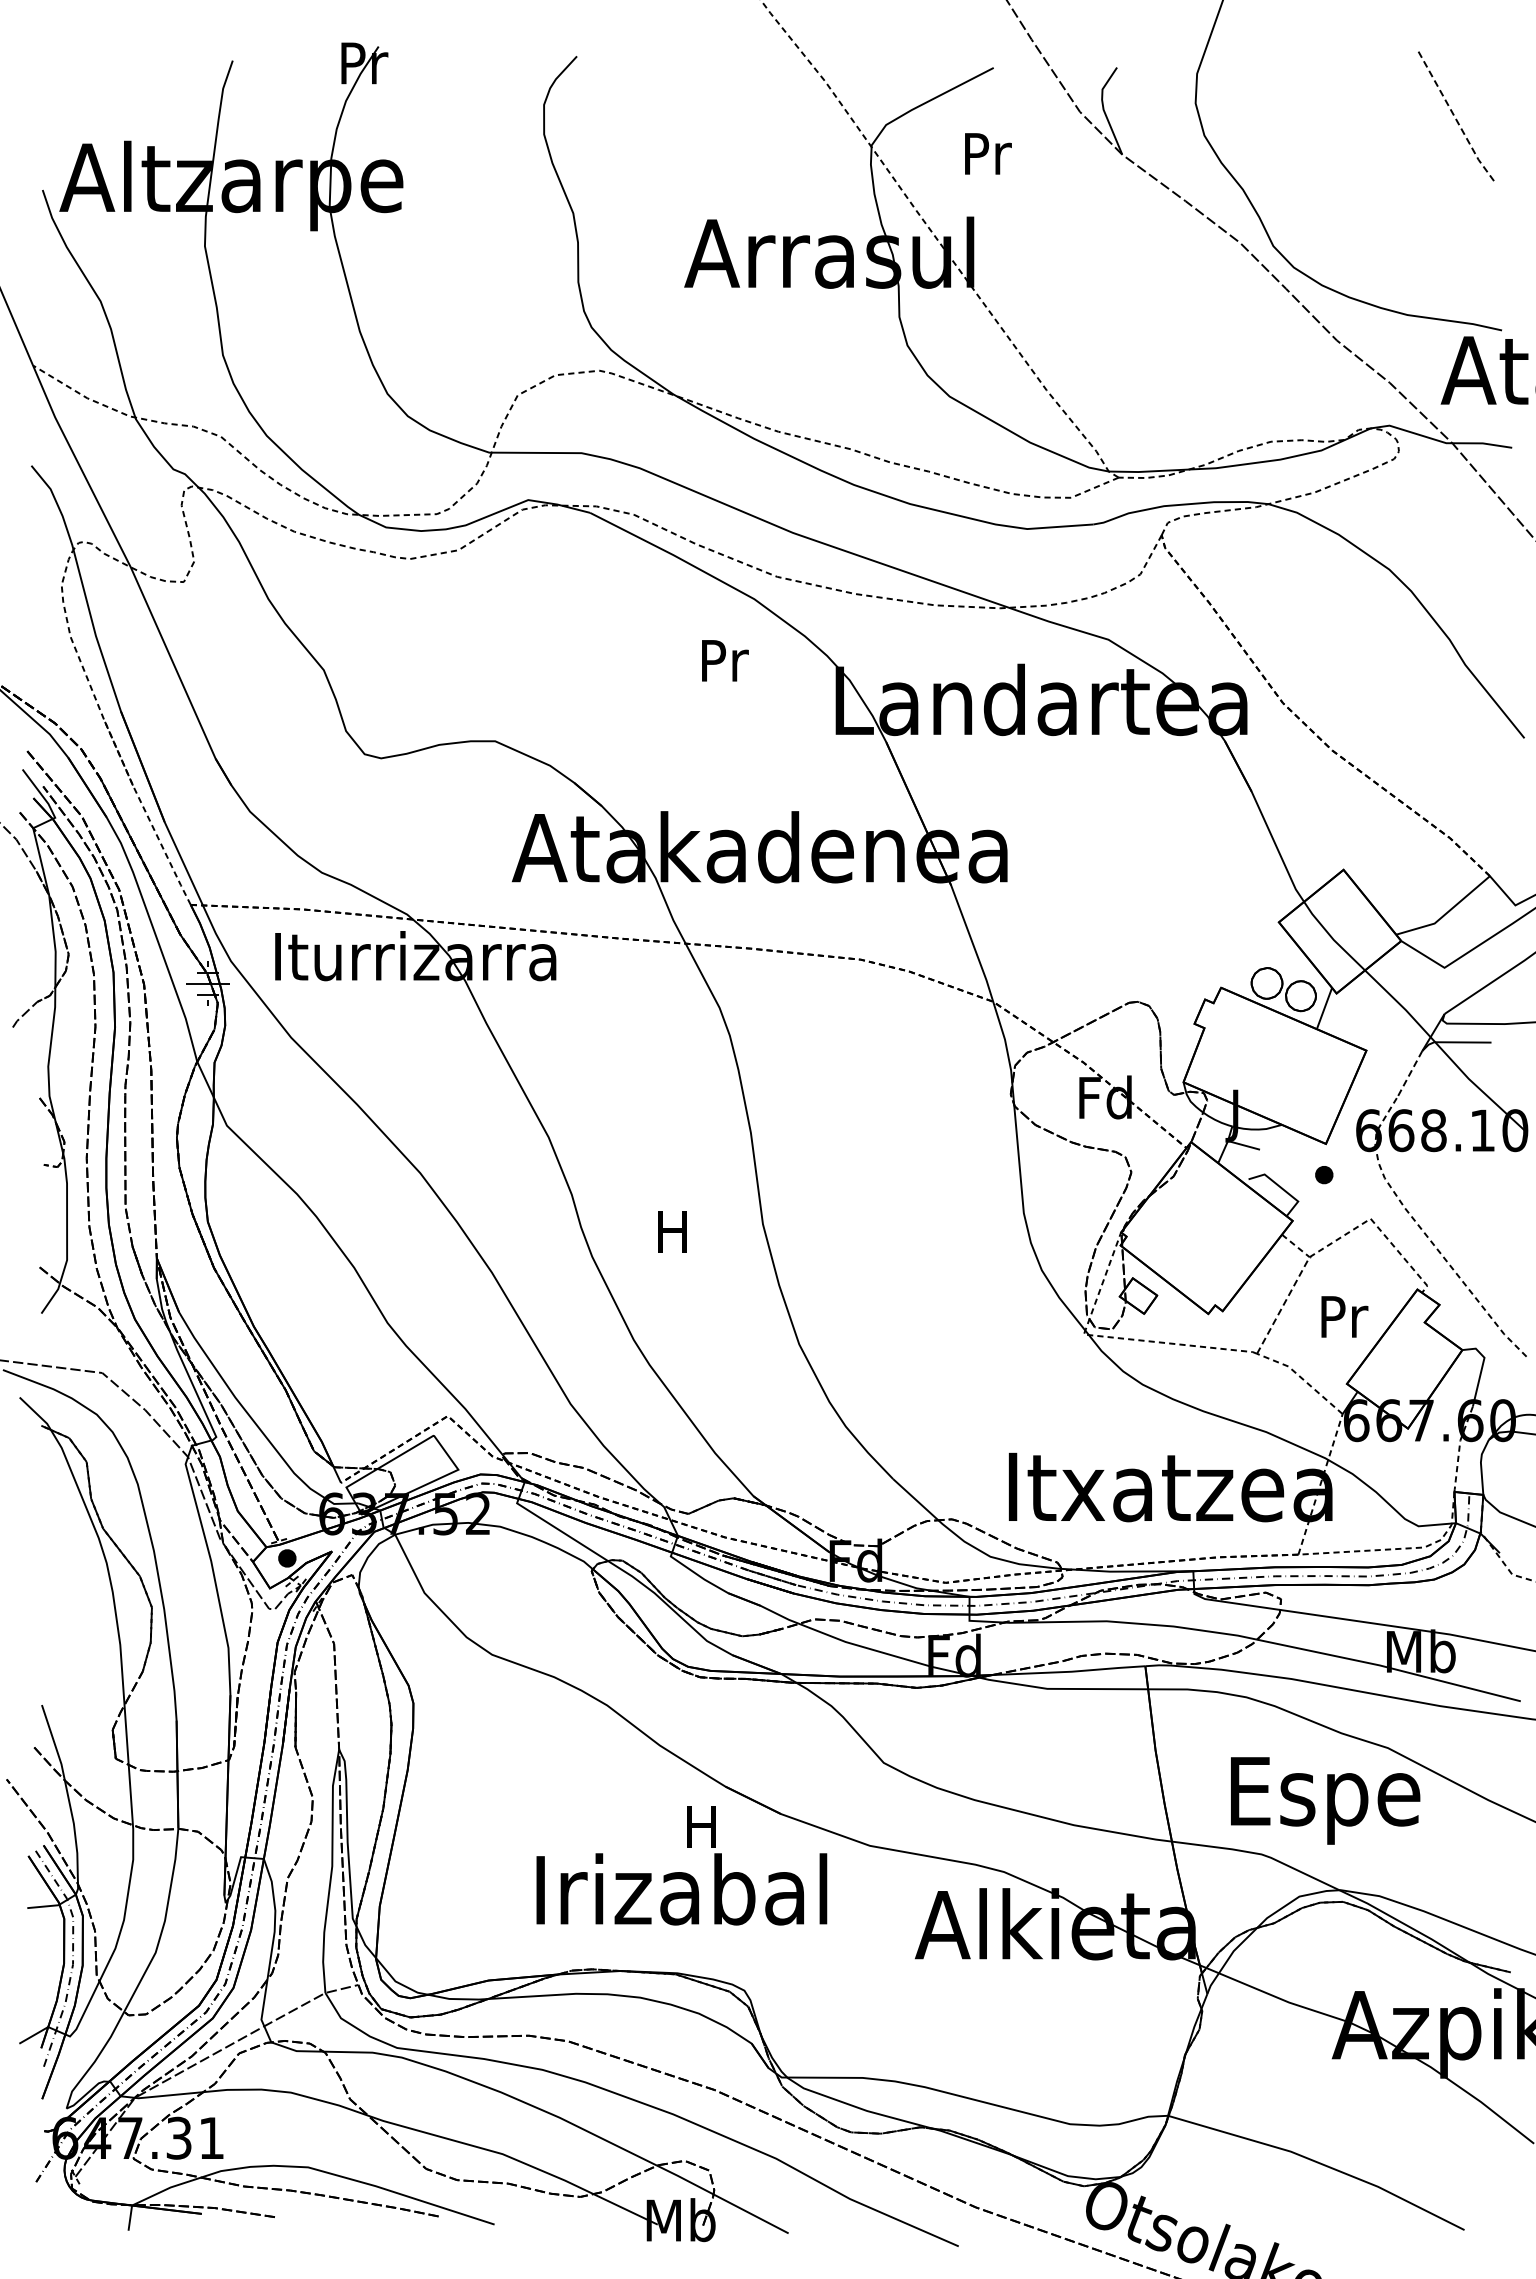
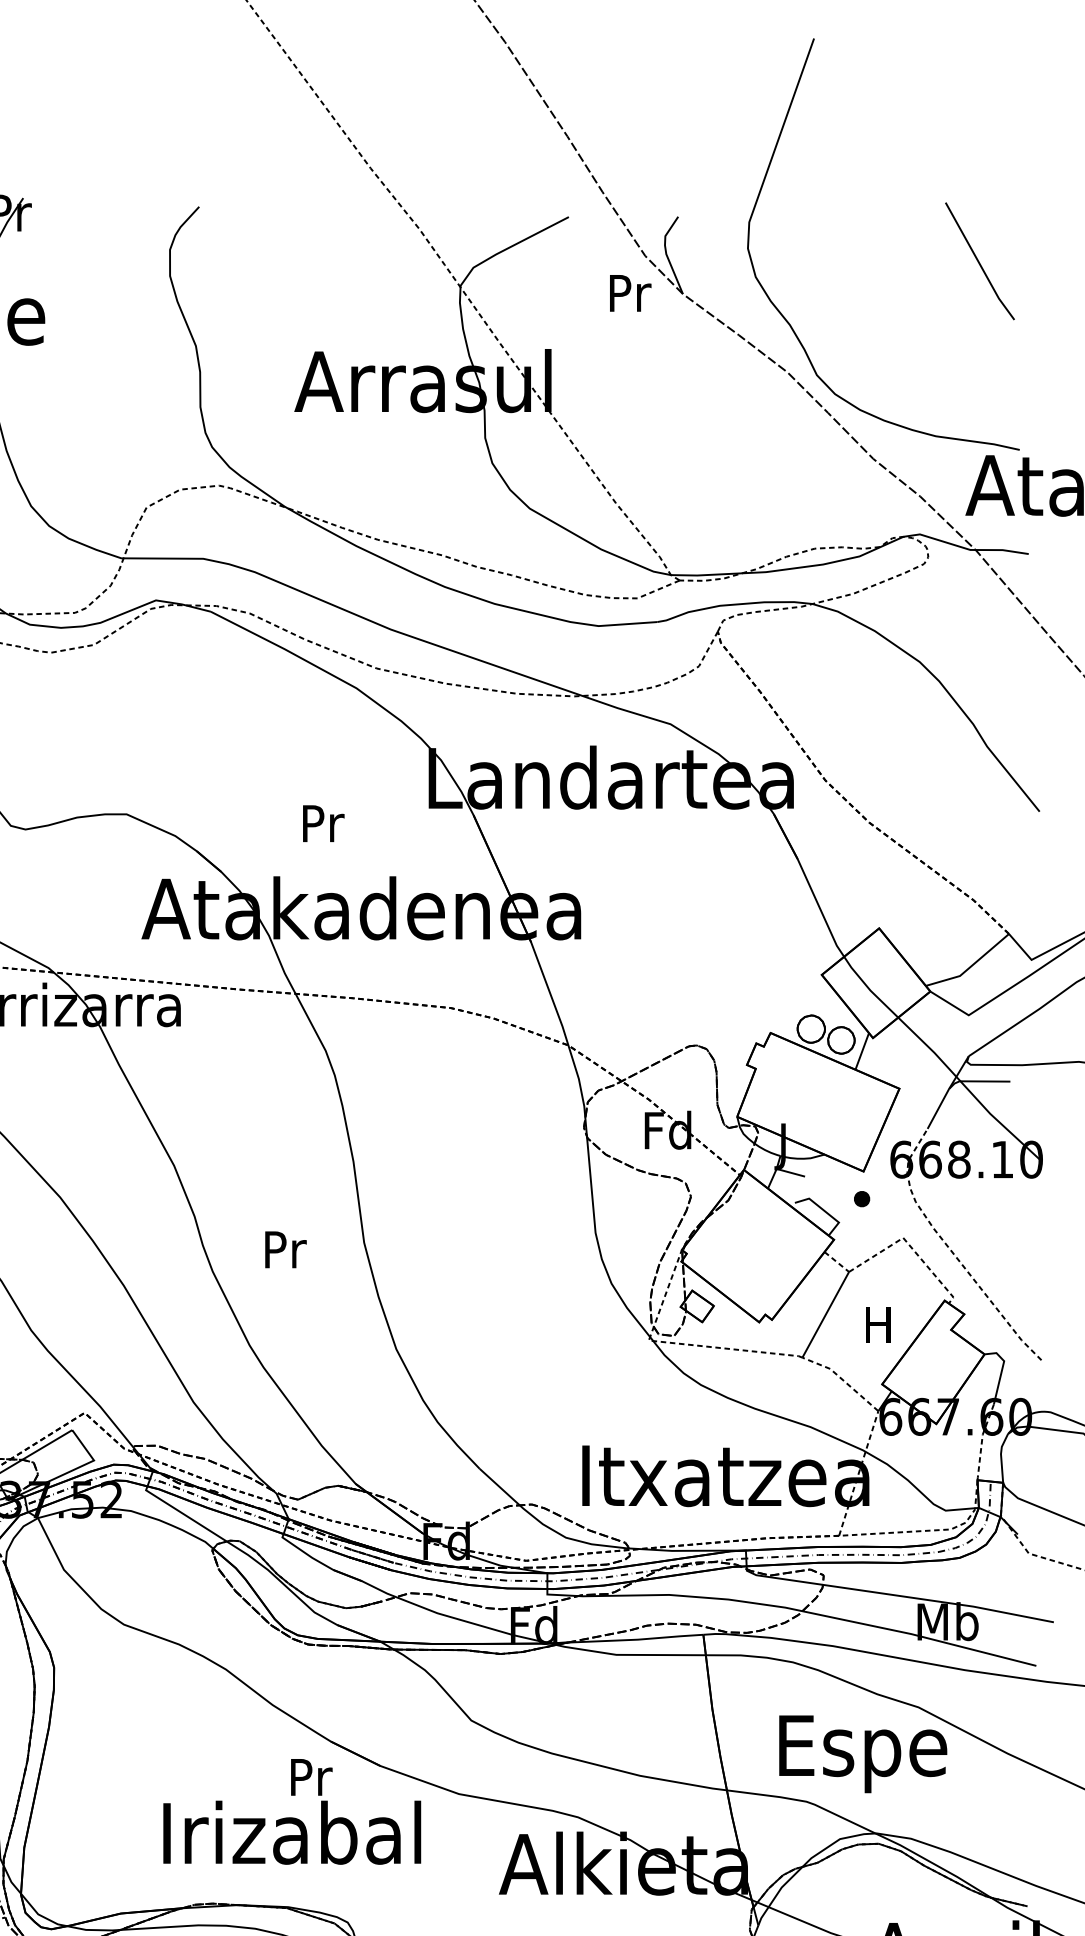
line: (1456, 119) -> (979, 262), dashed -> solid
text: (988, 153) -> (630, 292), moved
text: (725, 660) -> (323, 823), moved
line: (1410, 1073) -> (938, 1109), dashed -> solid
text: (674, 1231) -> (285, 1249), H -> Pr
line: (1283, 1305) -> (825, 1314), dashed -> solid
text: (1344, 1316) -> (880, 1324), Pr -> H
text: (703, 1826) -> (311, 1776), H -> Pr

